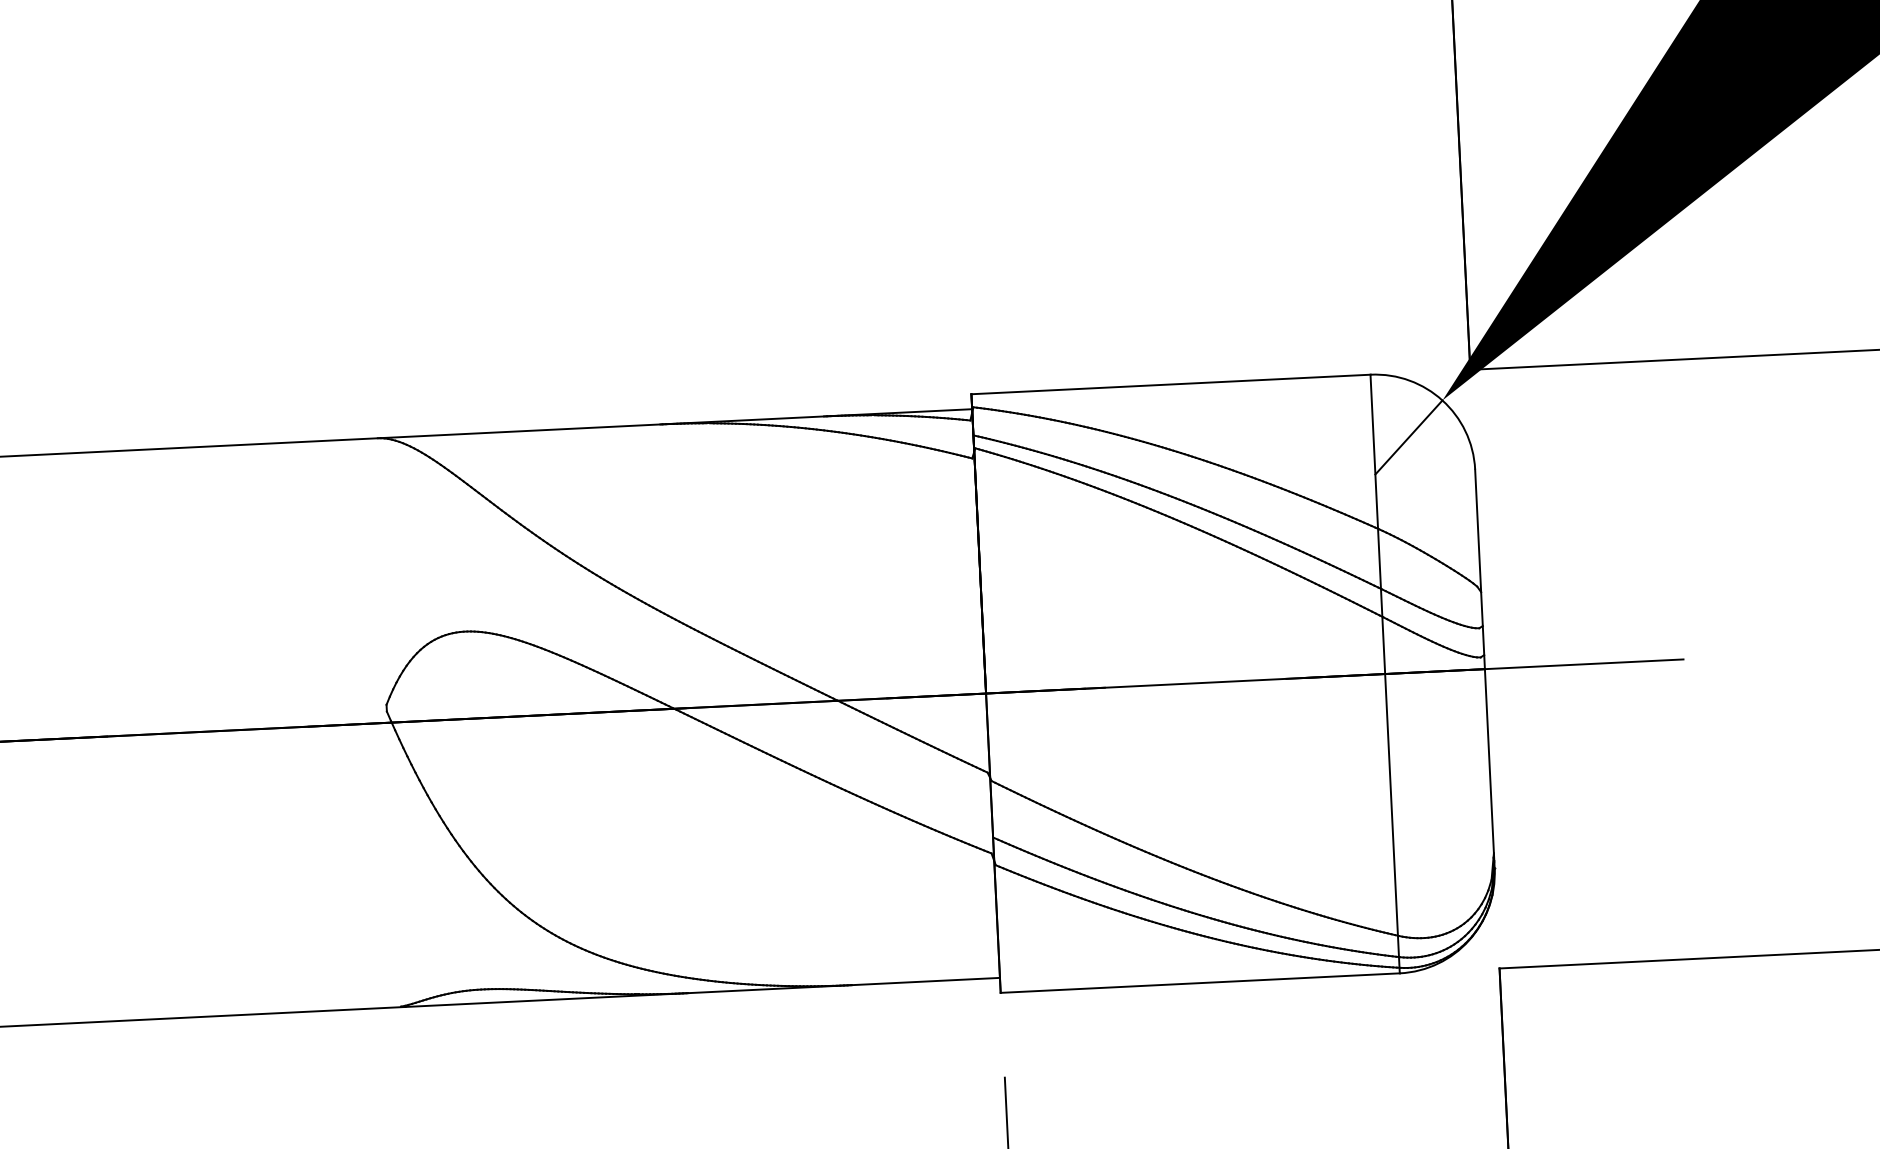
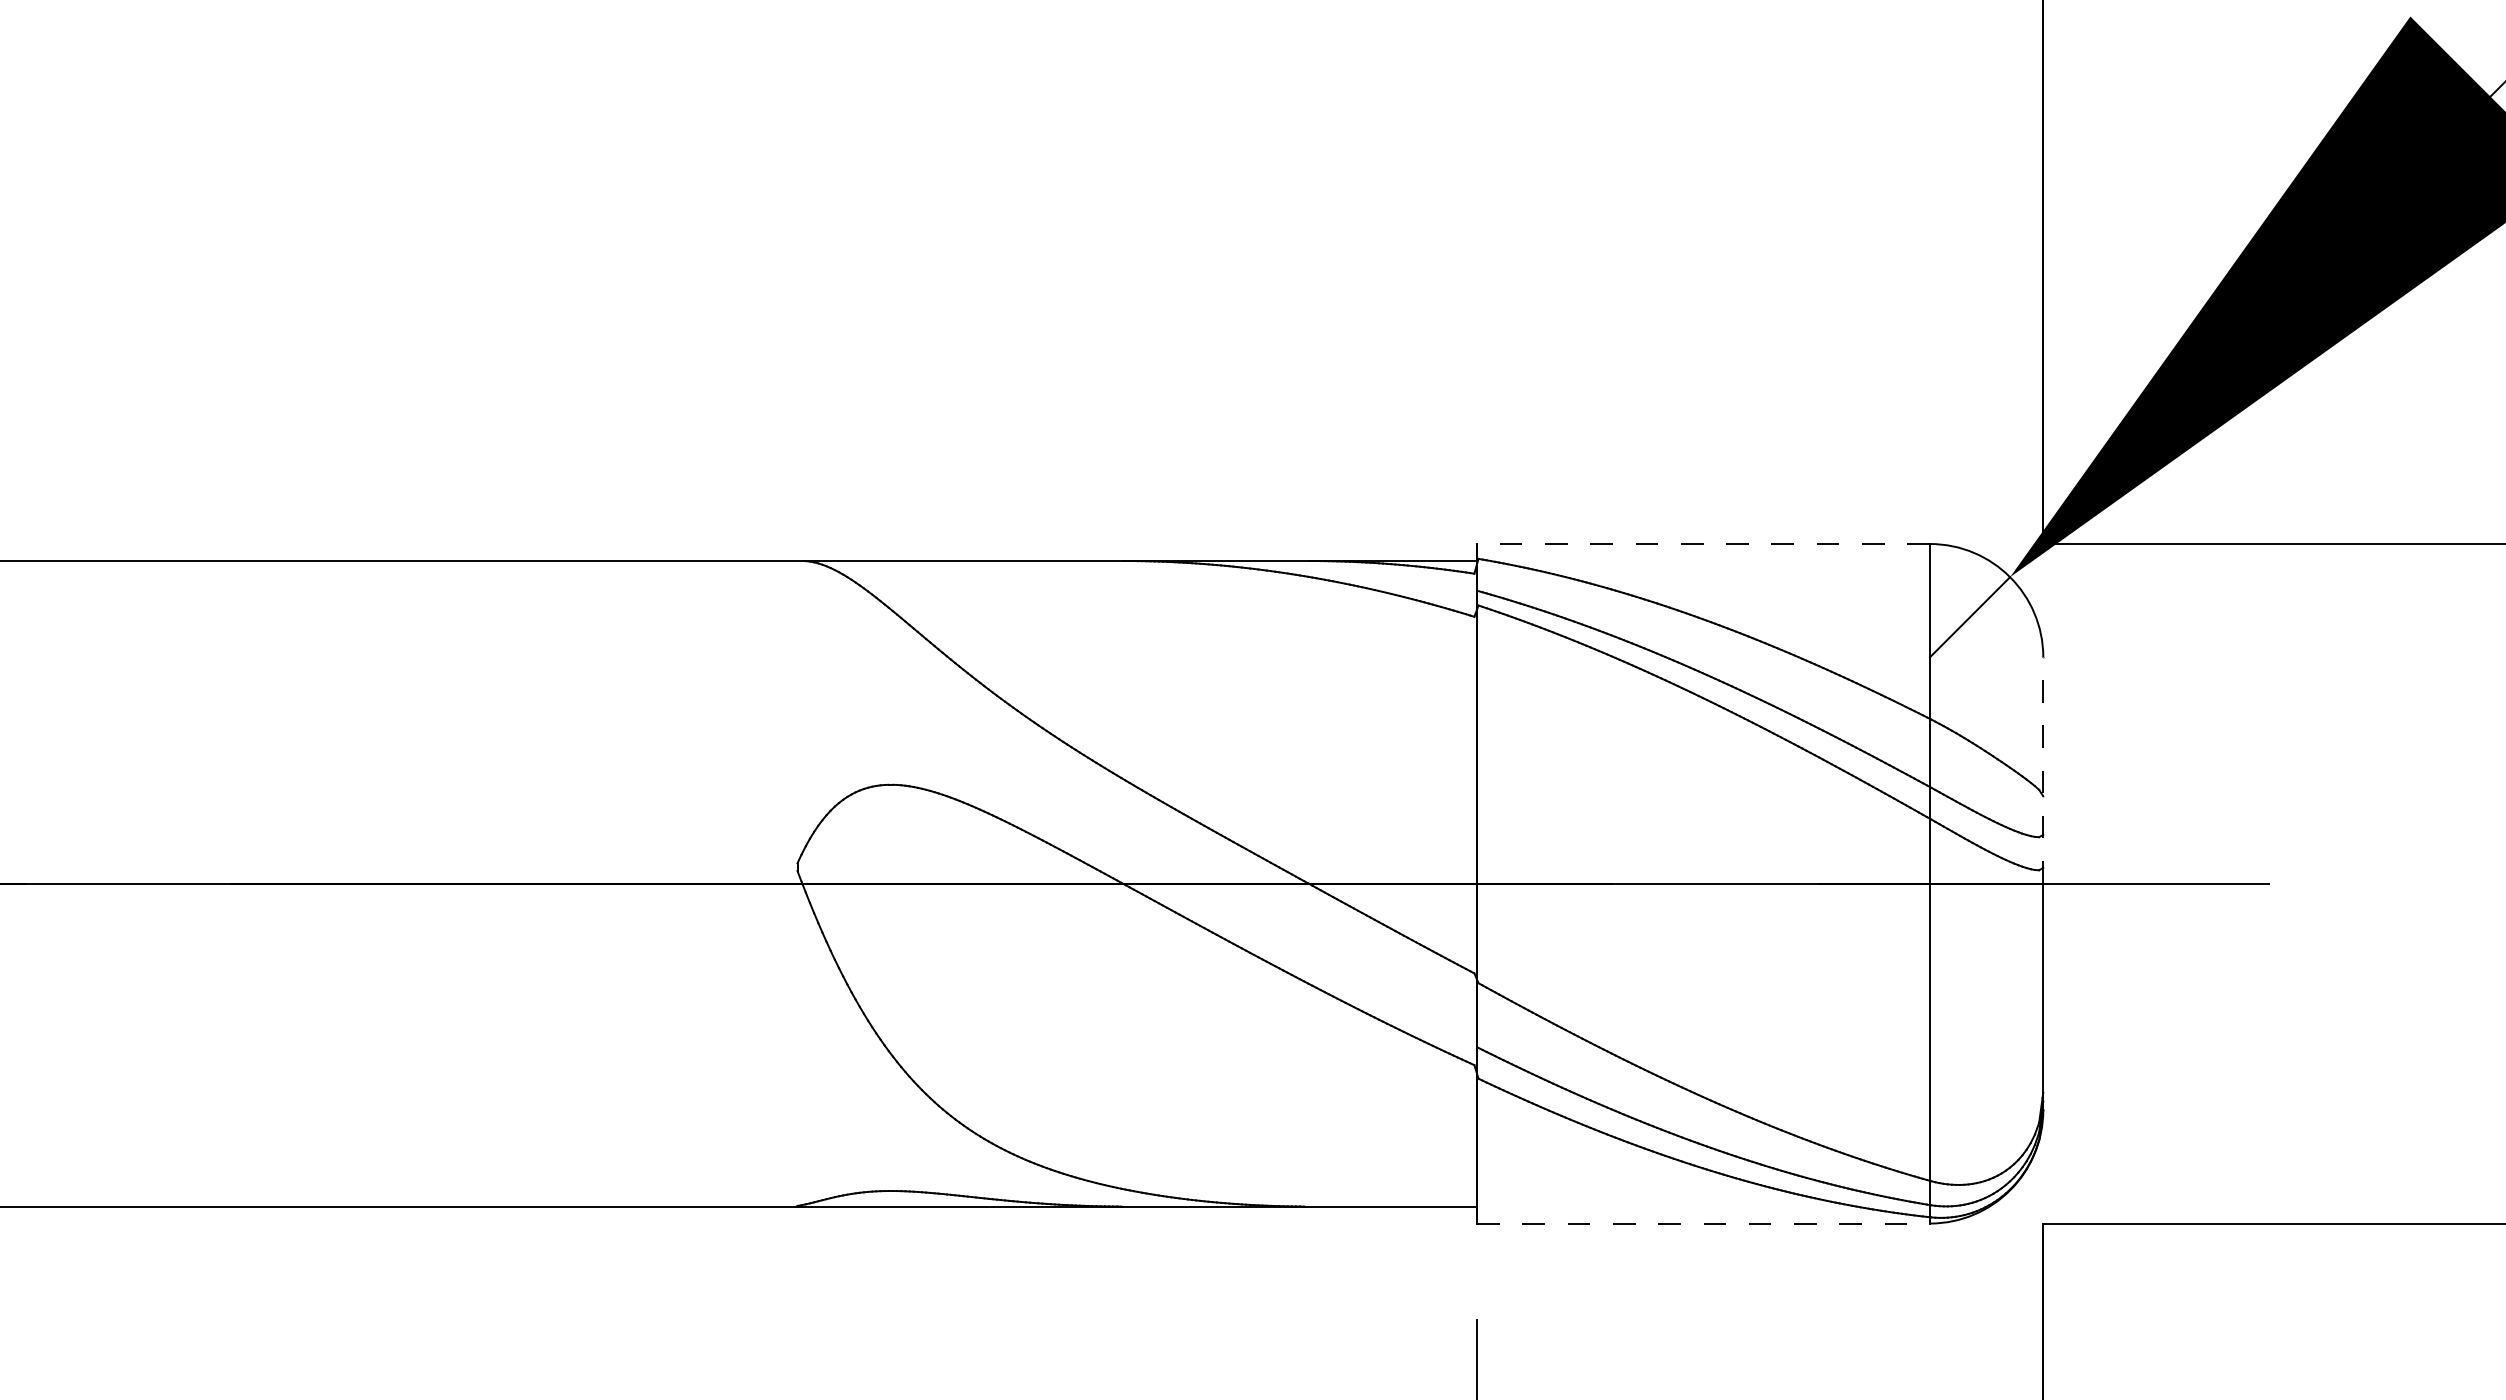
line: (1170, 384) -> (1703, 544), solid -> dashed
line: (1480, 569) -> (2043, 770), solid -> dashed
line: (1200, 983) -> (1703, 1223), solid -> dashed

